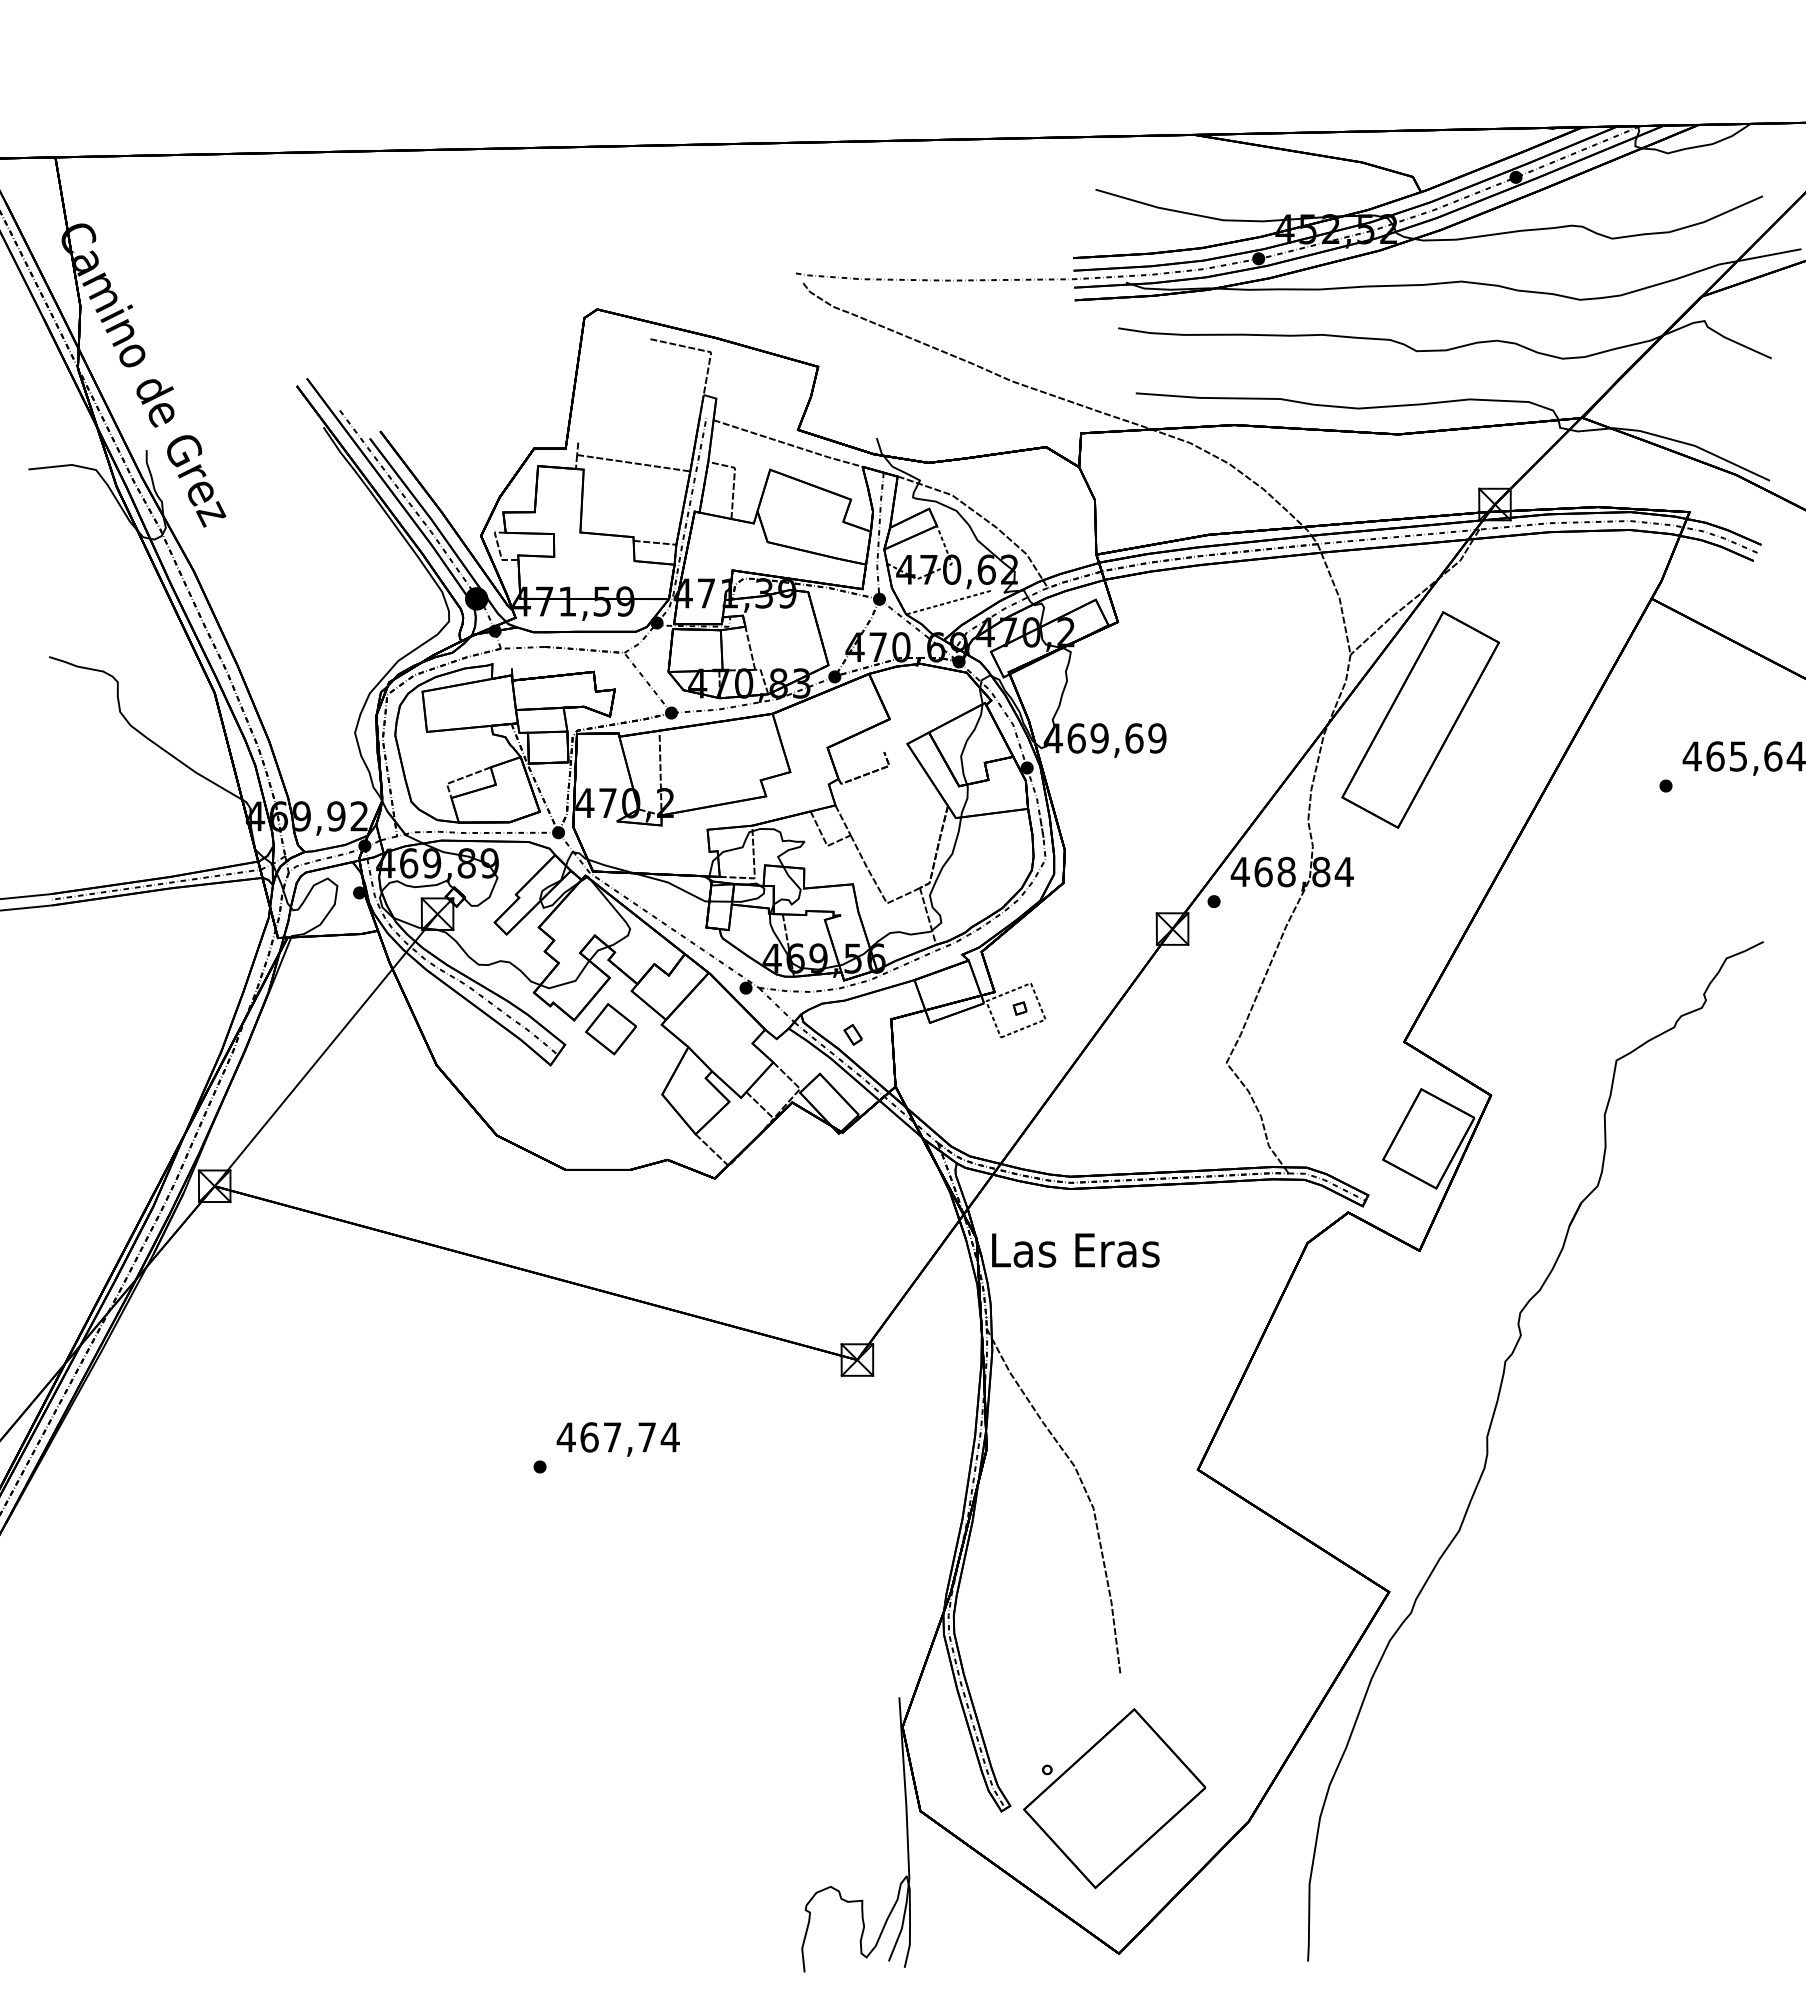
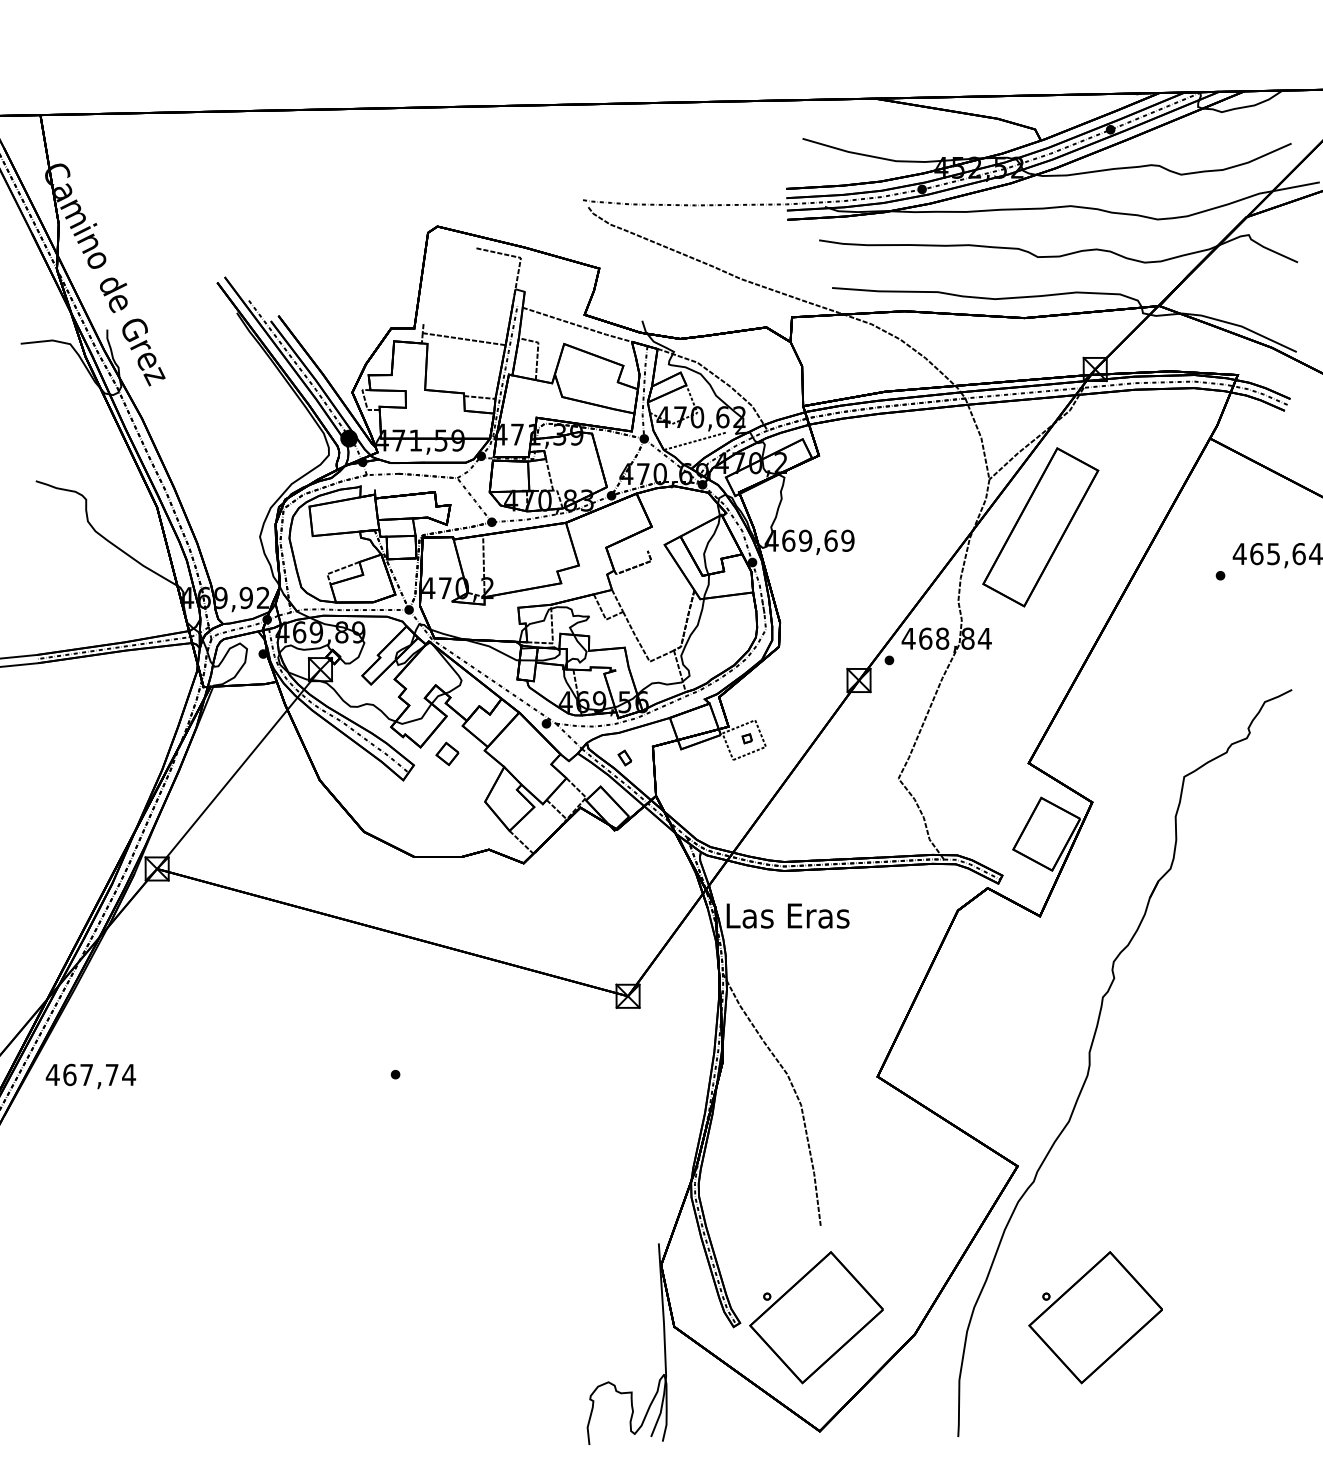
part: (610, 1029) -> (447, 754), size x0.6
text: (617, 1439) -> (90, 1076), moved
part: (1495, 1798) -> (1095, 1317), added

